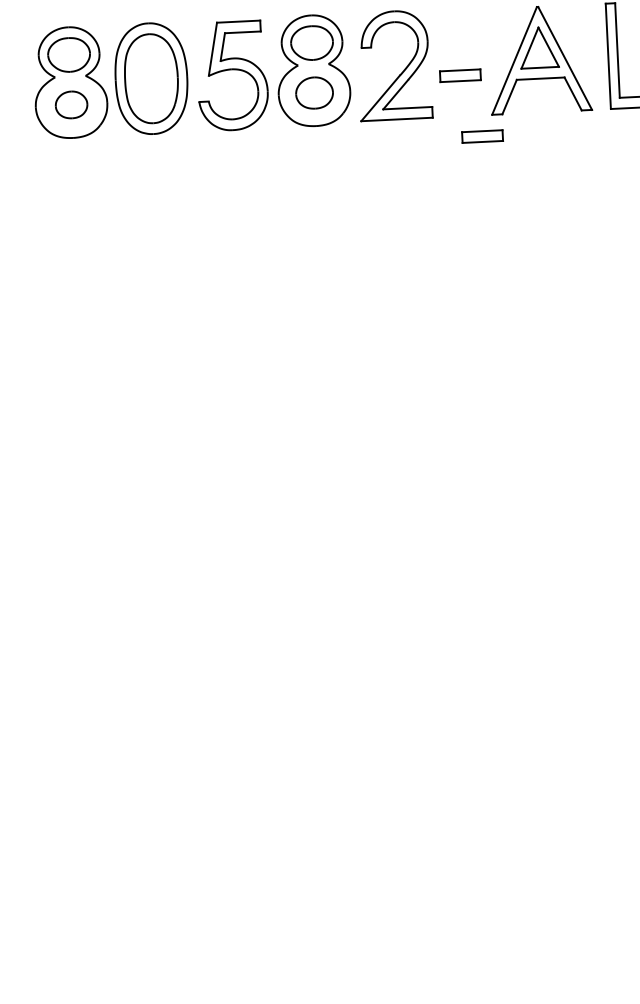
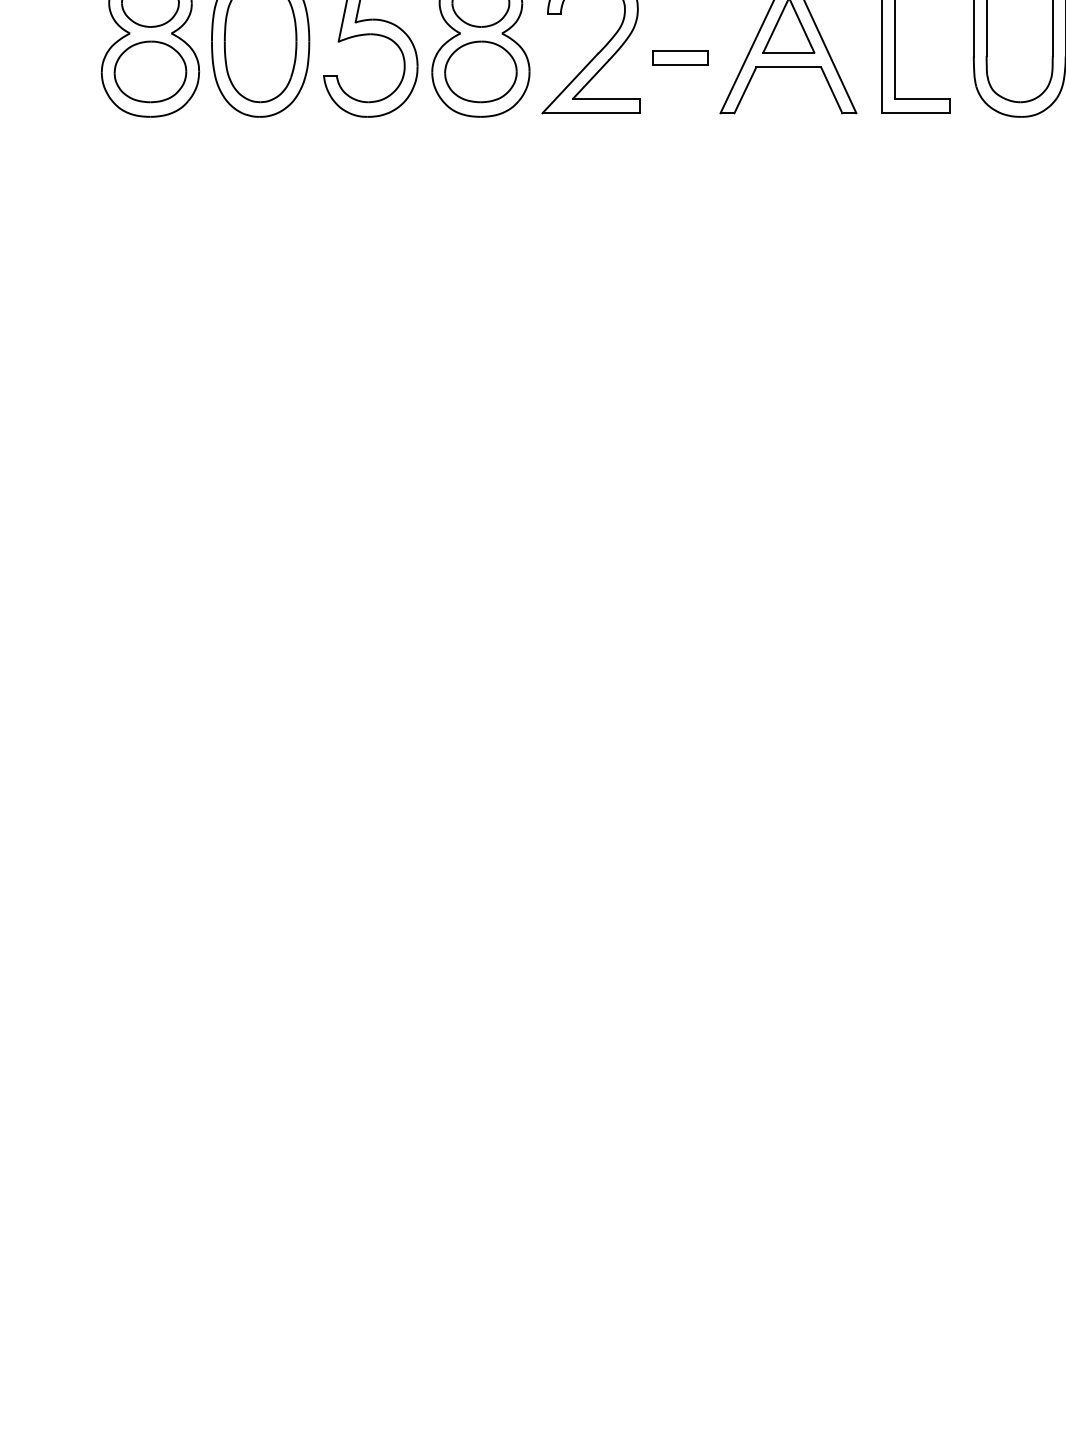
part: (314, 92) -> (480, 71), size x1.43
part: (71, 104) -> (150, 71), size x1.67
part: (482, 136) -> (706, 141), removed

